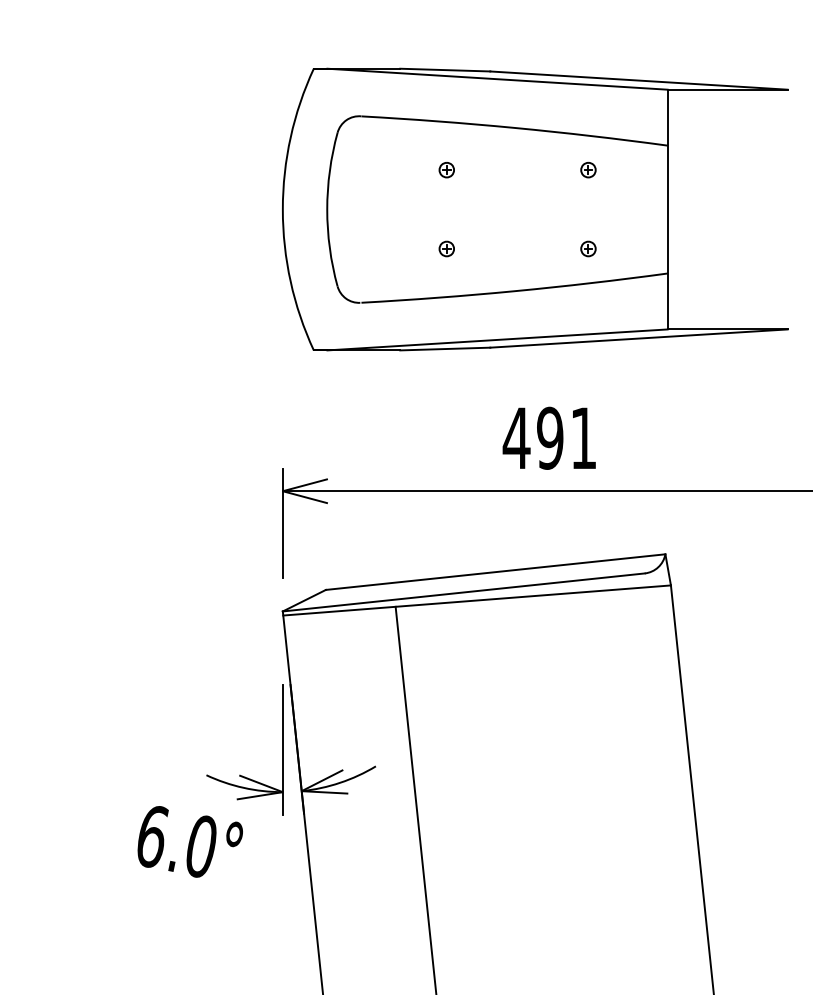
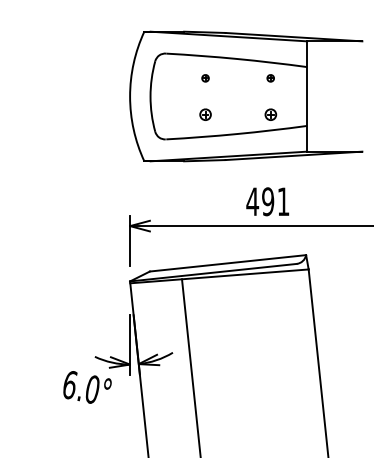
part: (446, 248) -> (205, 114), size x1.6
part: (587, 248) -> (270, 114), size x1.6
text: (548, 437) -> (267, 201), moved

